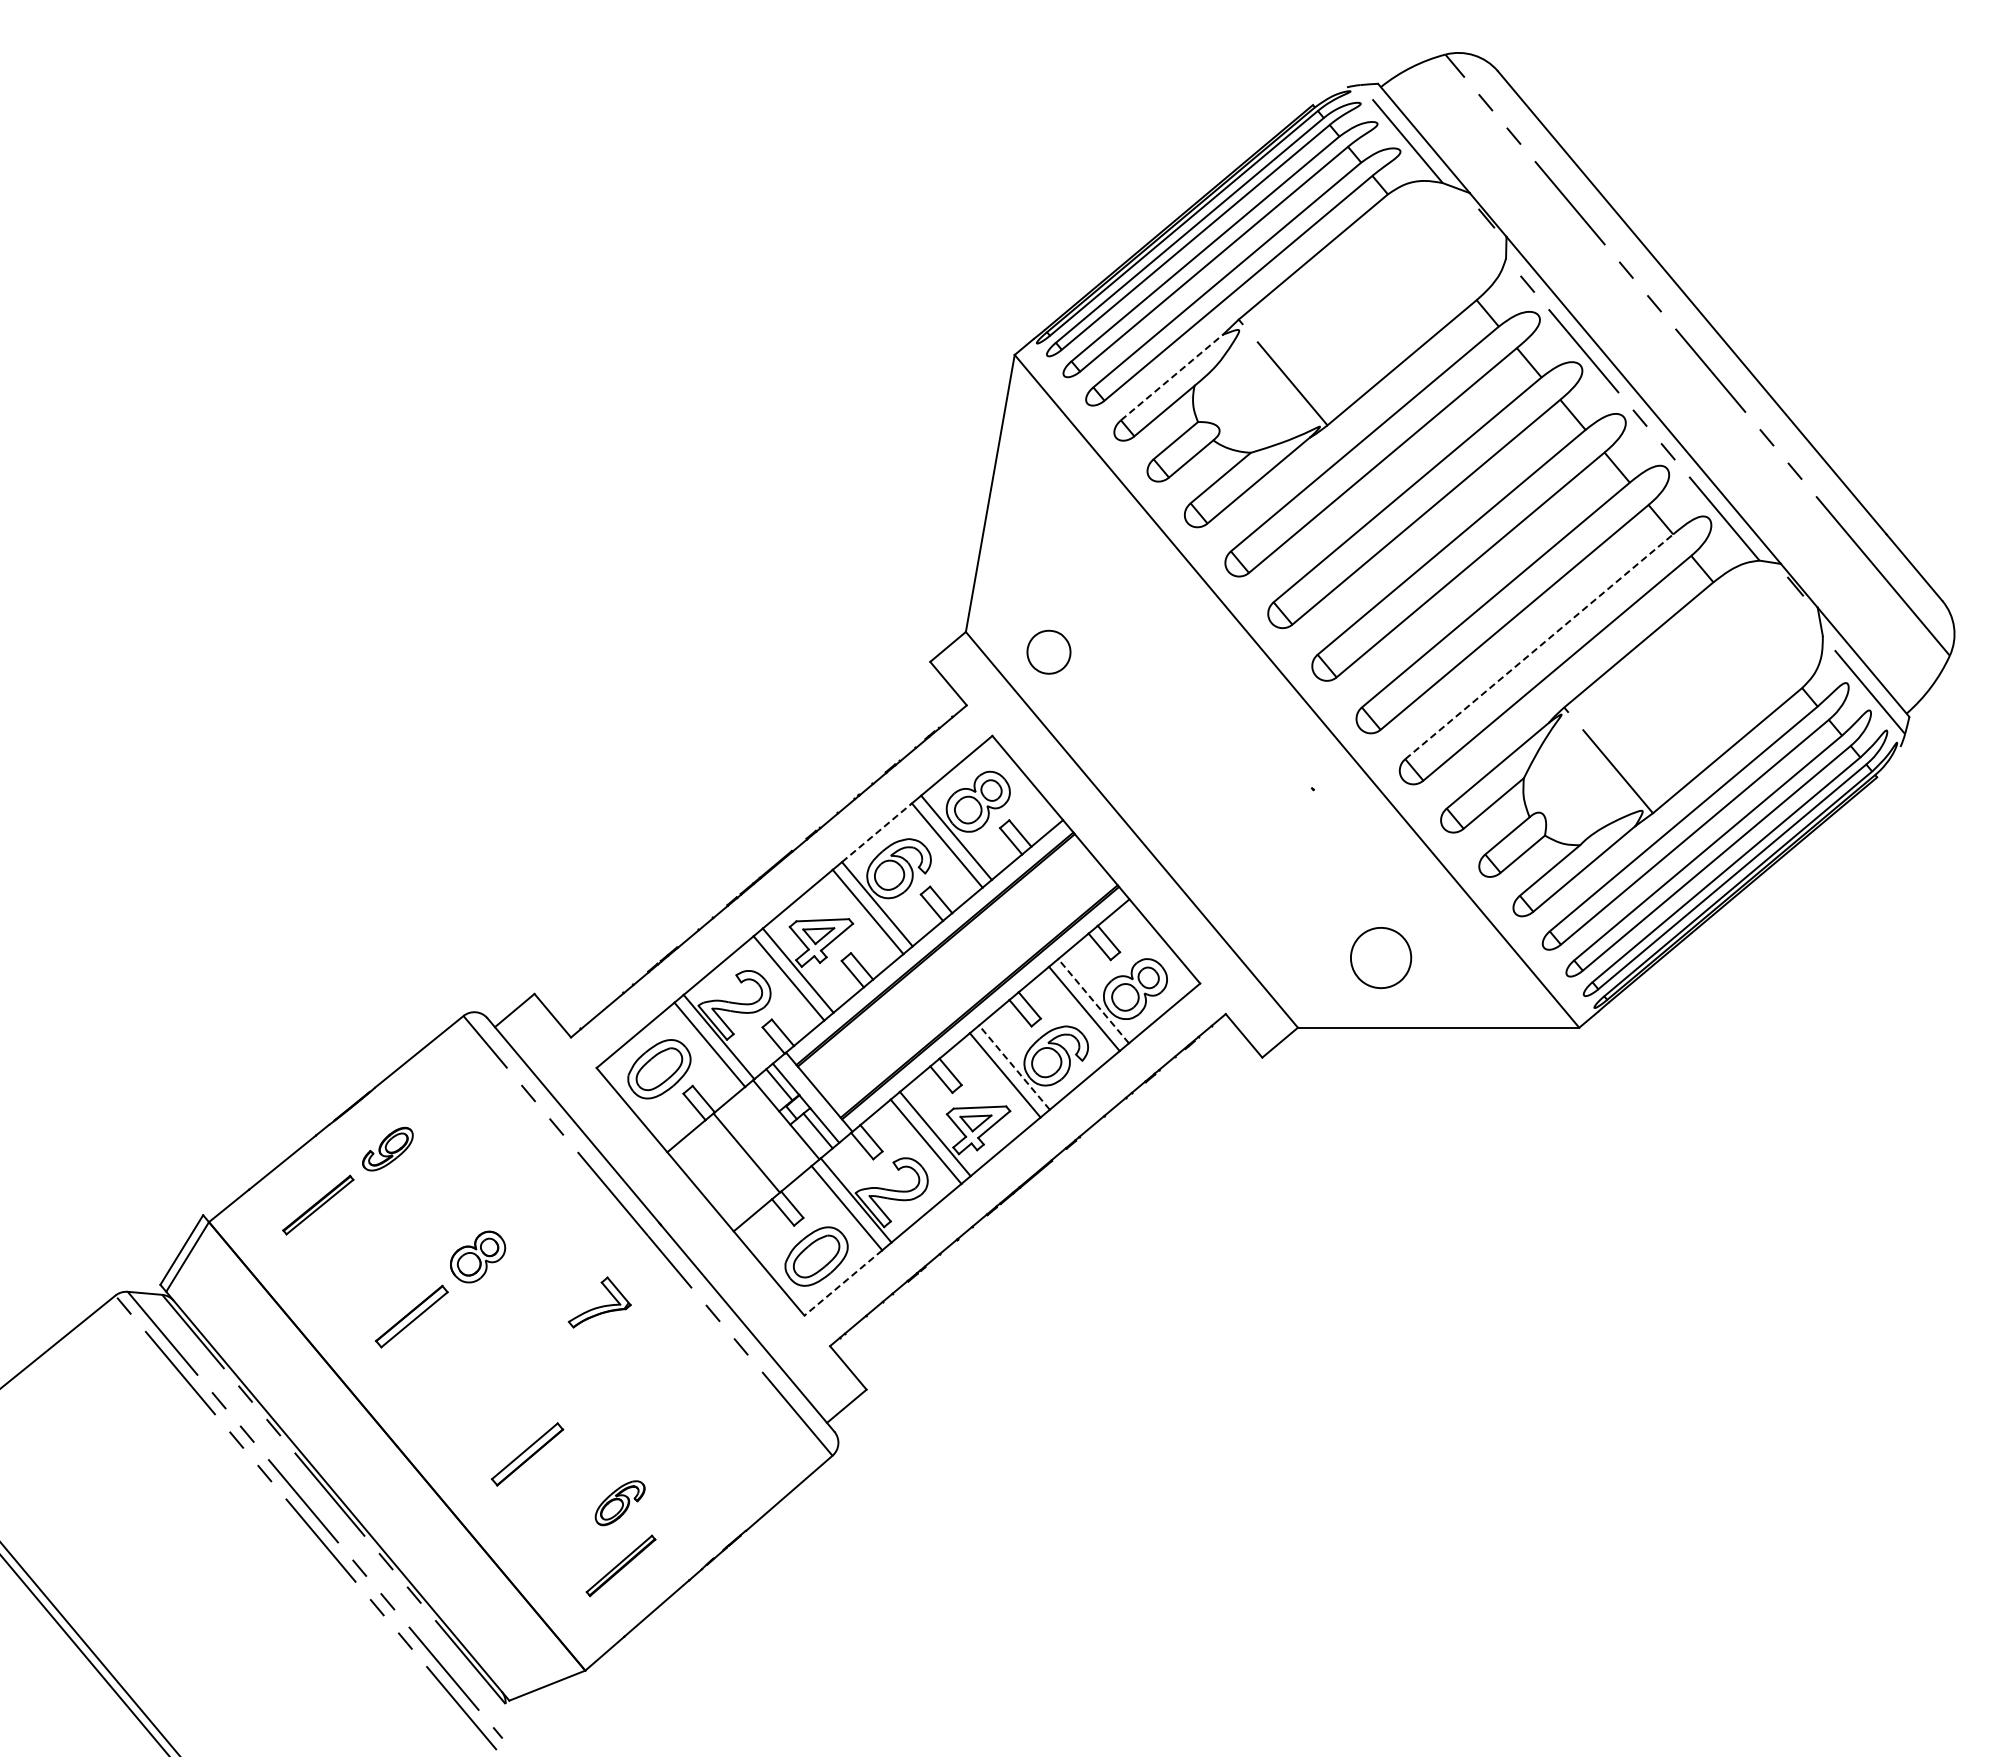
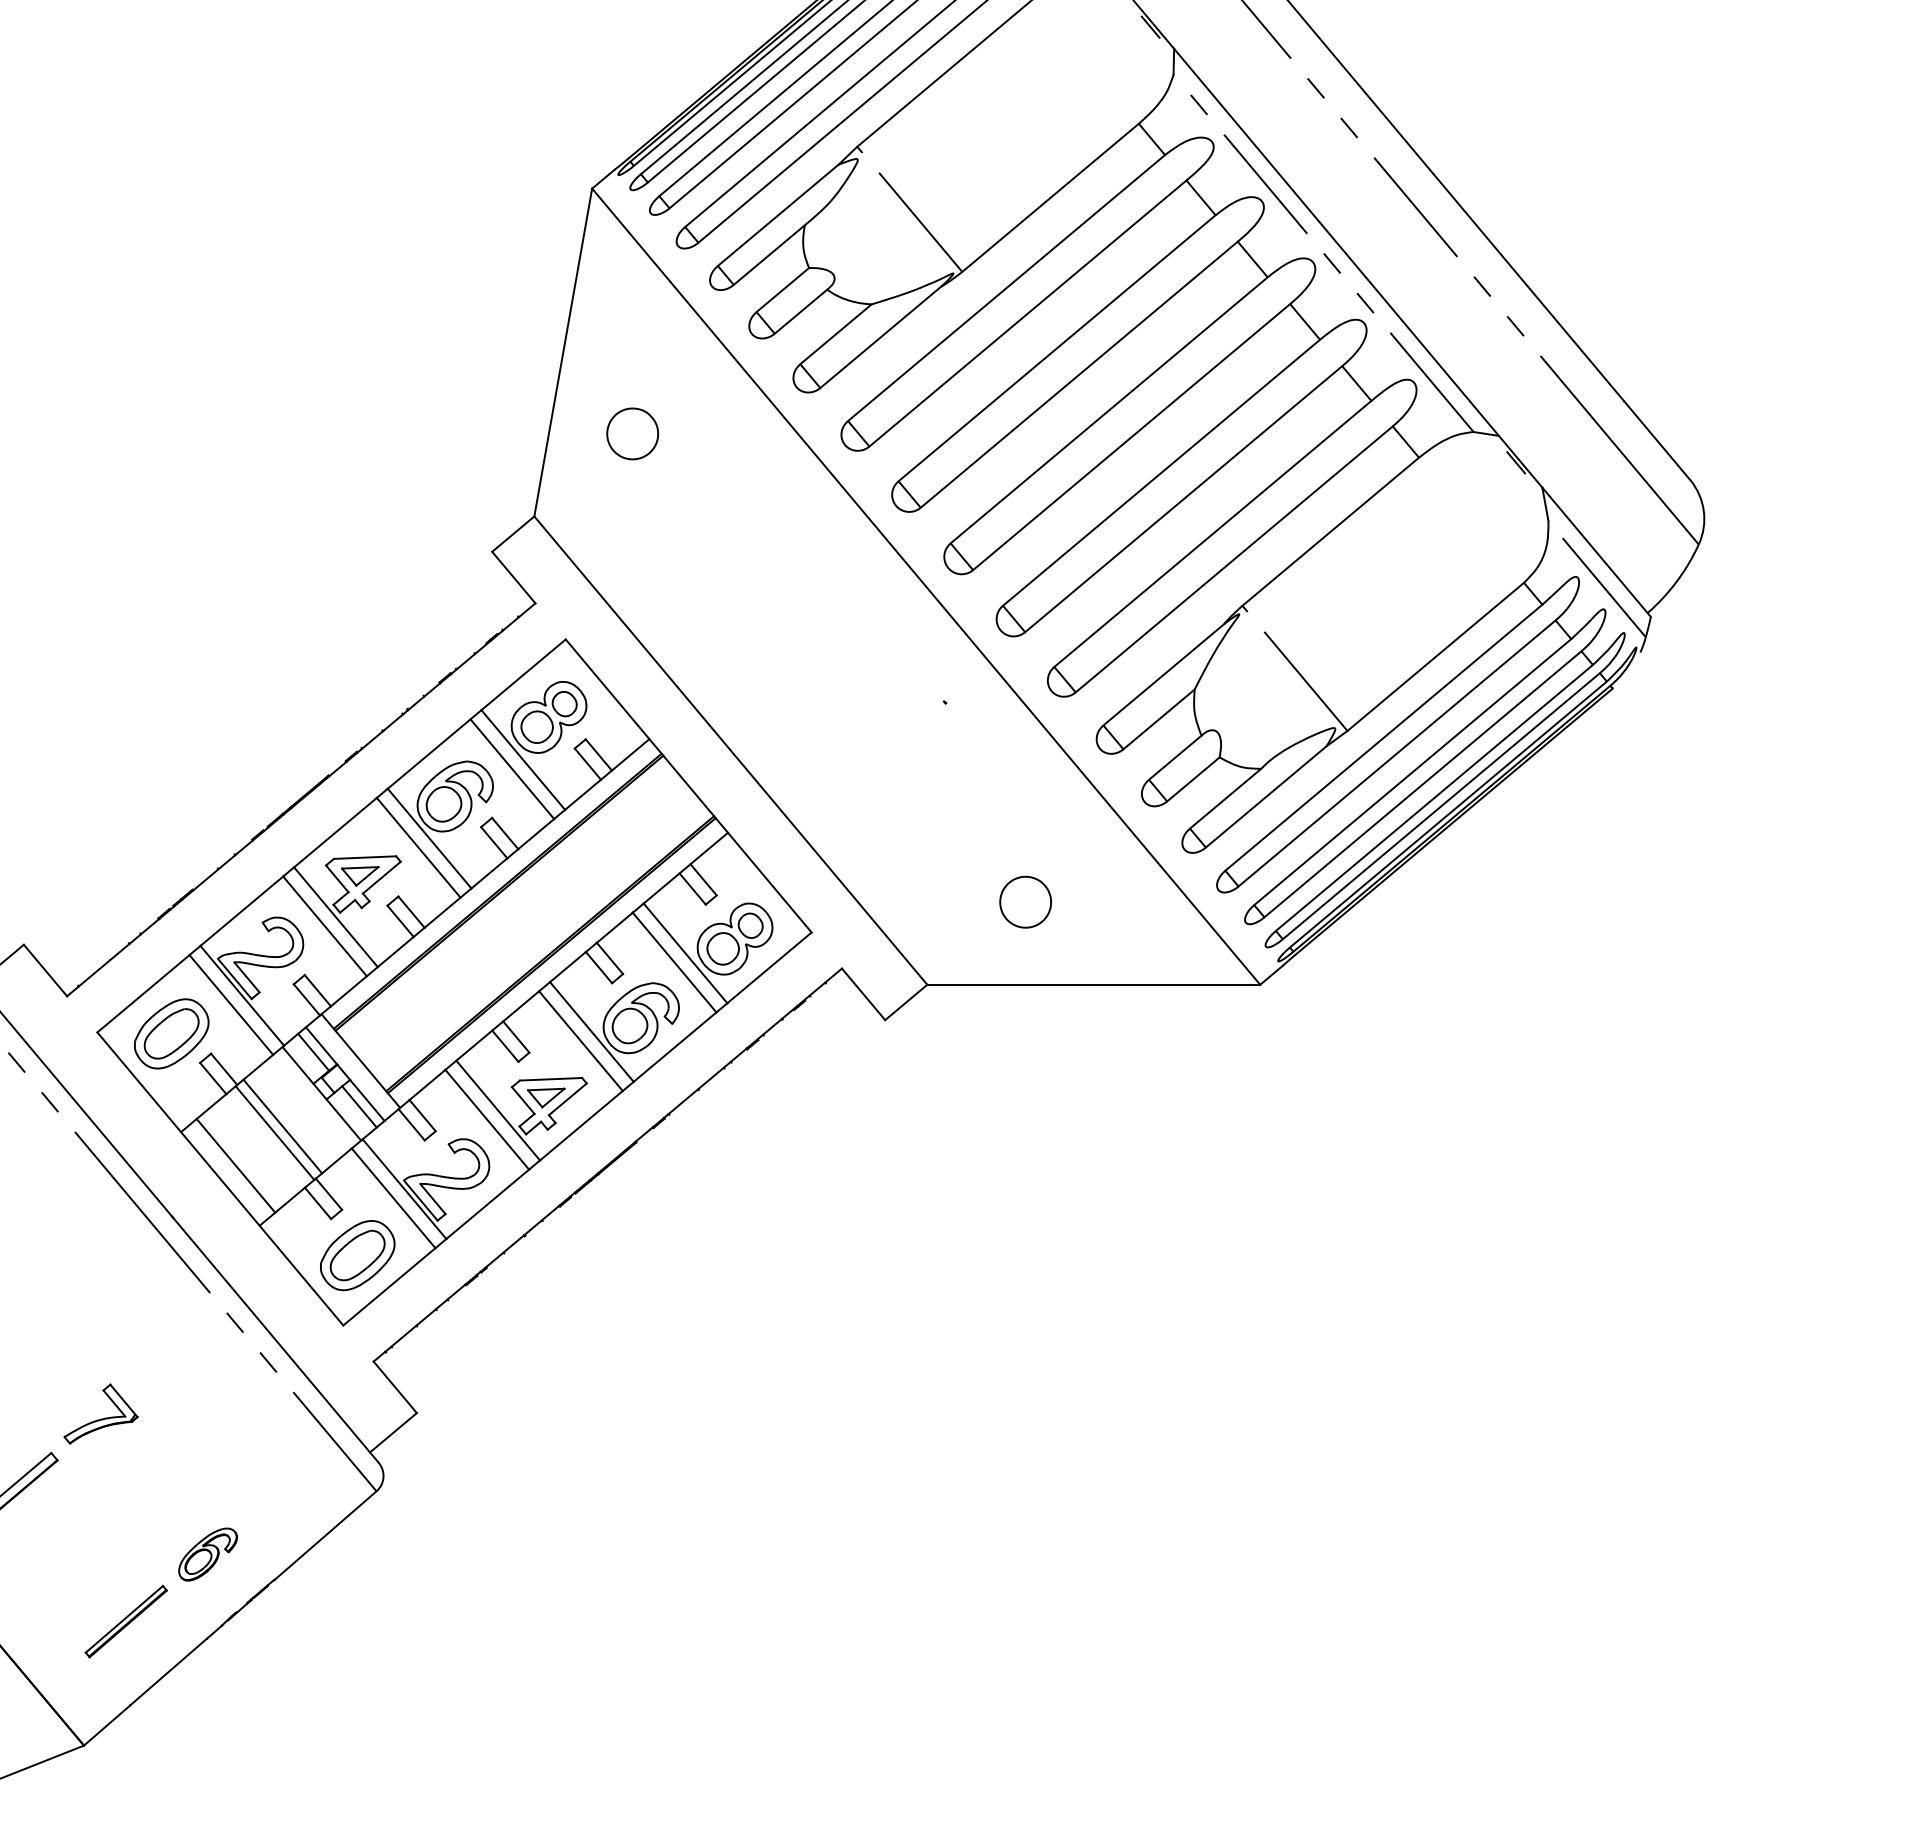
line: (1172, 377) -> (778, 215), dashed -> solid
line: (1539, 646) -> (1213, 533), dashed -> solid
part: (1048, 651) -> (632, 433), moved
line: (876, 832) -> (428, 753), dashed -> solid
part: (1380, 957) -> (1025, 901), size x0.71
line: (1093, 1001) -> (685, 953), dashed -> solid
line: (1014, 1067) -> (591, 1031), dashed -> solid
line: (753, 1147) -> (283, 1126), added
line: (713, 1180) -> (235, 1165), added
line: (843, 1282) -> (389, 1286), dashed -> solid
part: (599, 1302) -> (100, 1414), moved
part: (619, 1503) -> (207, 1554), moved

